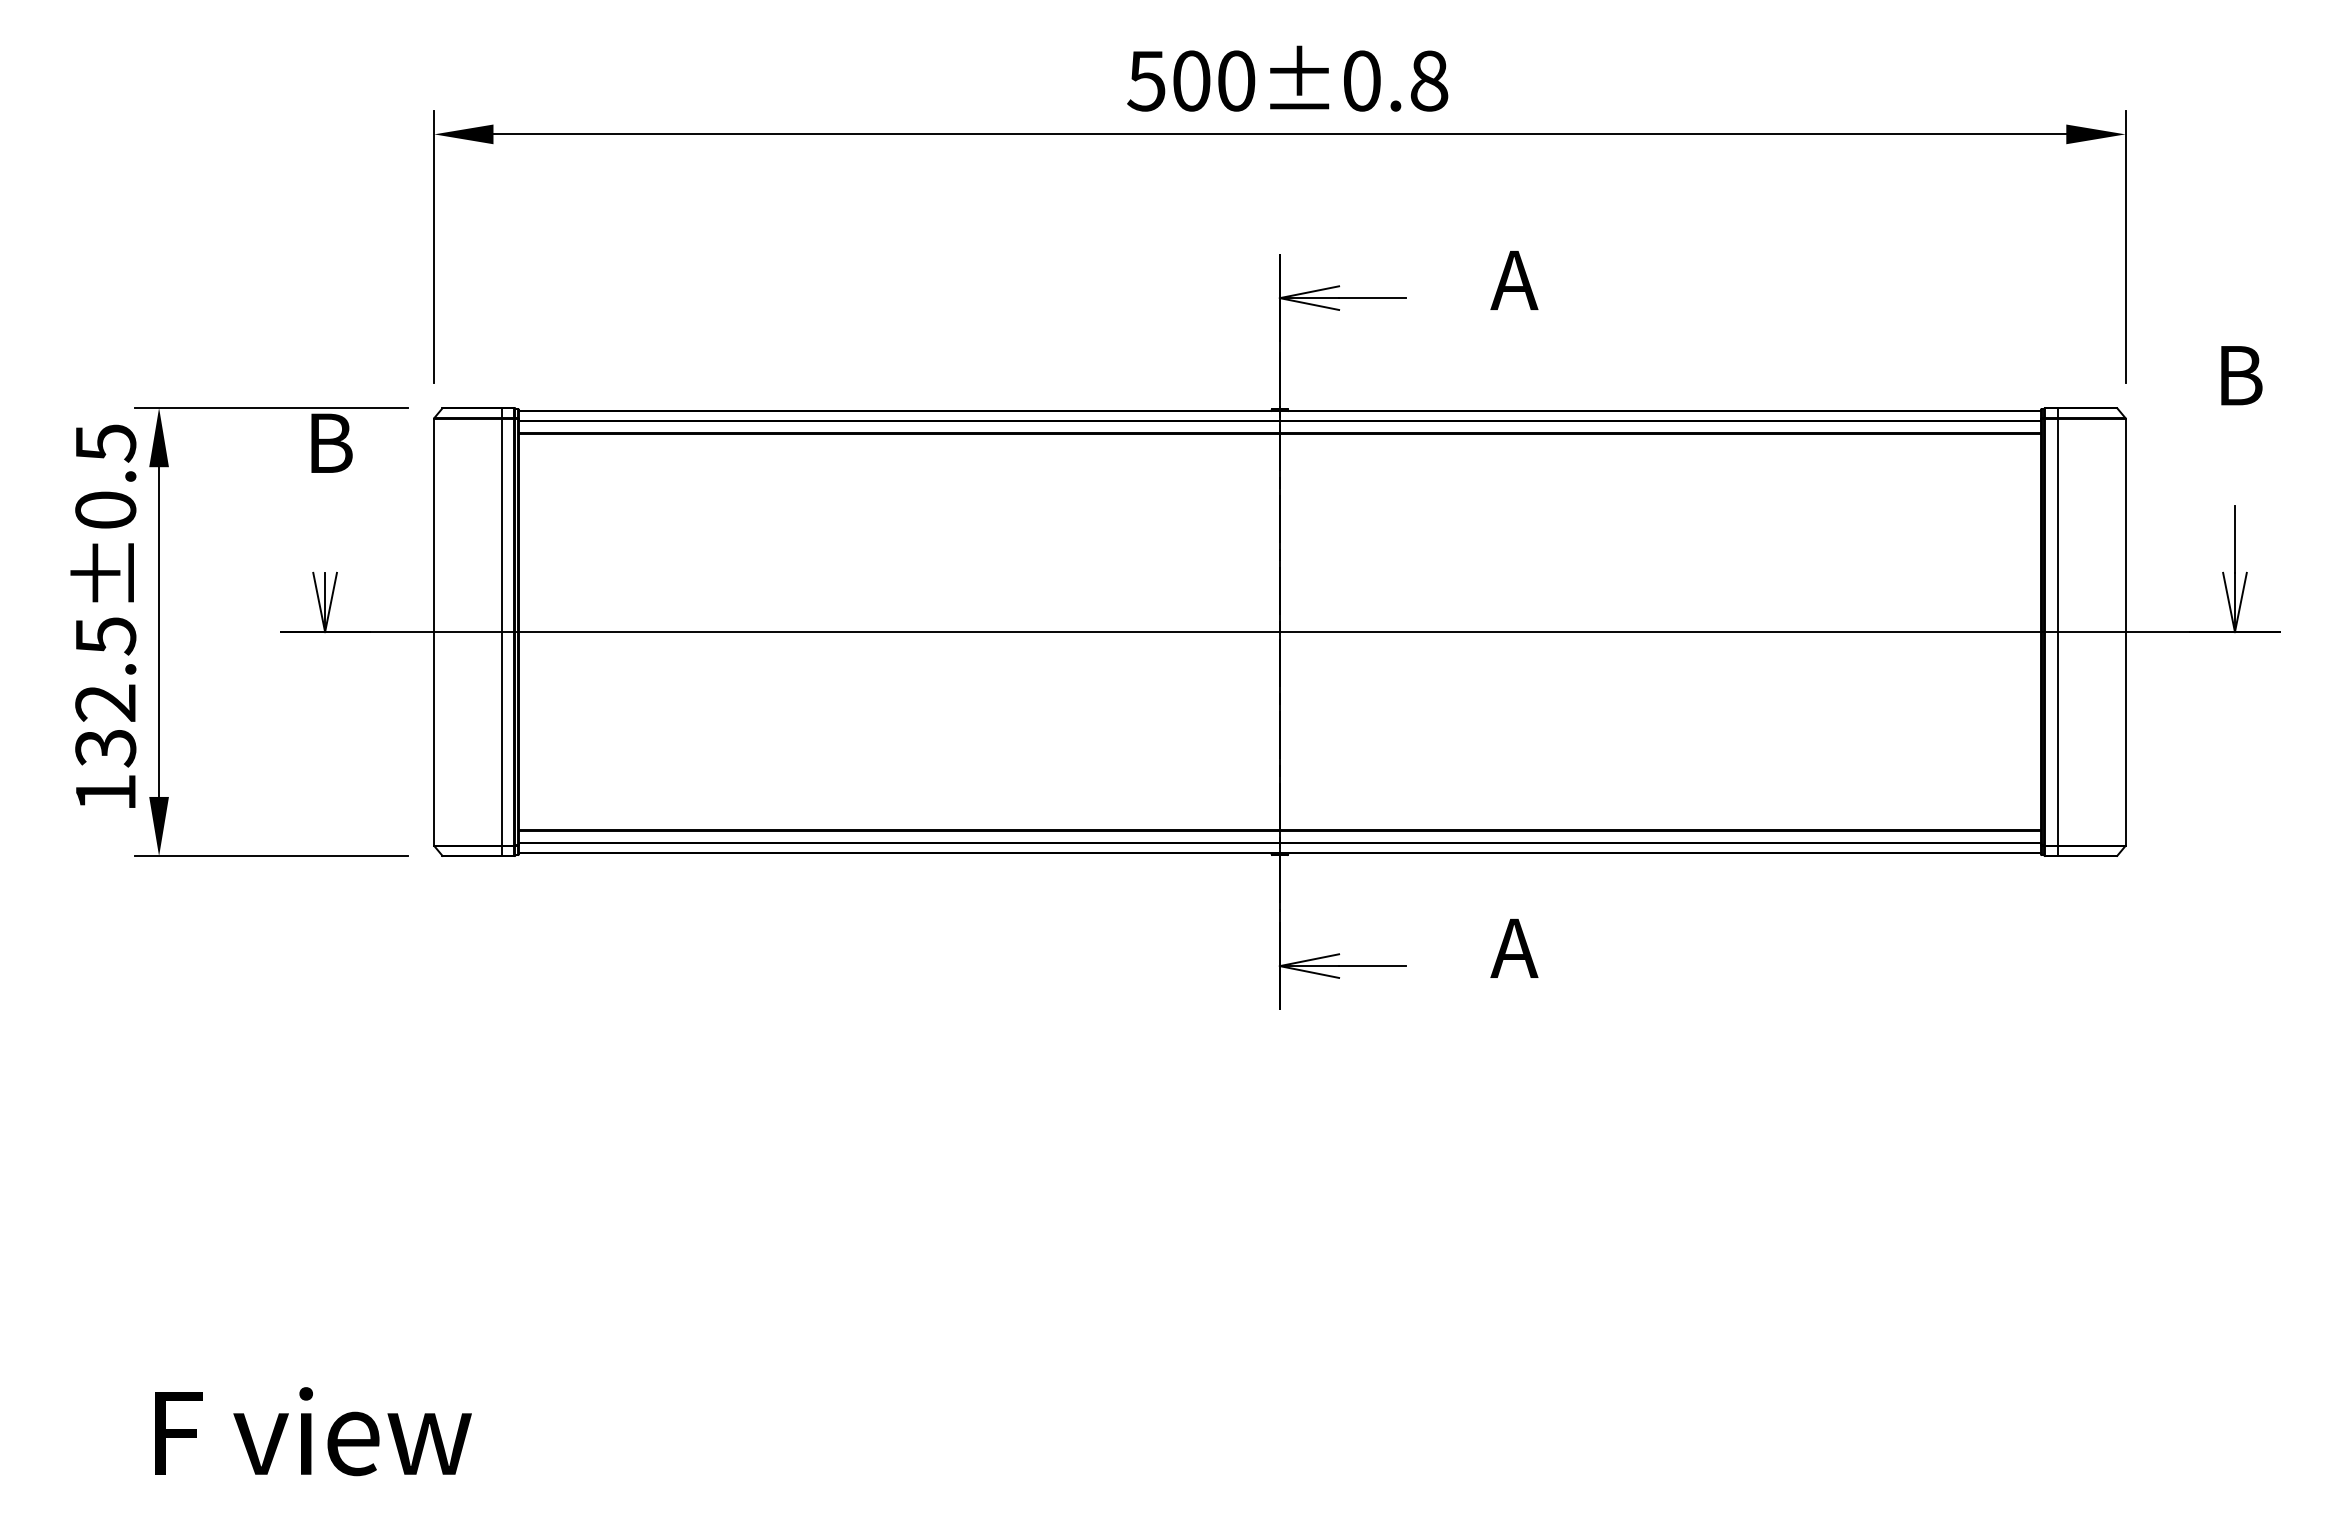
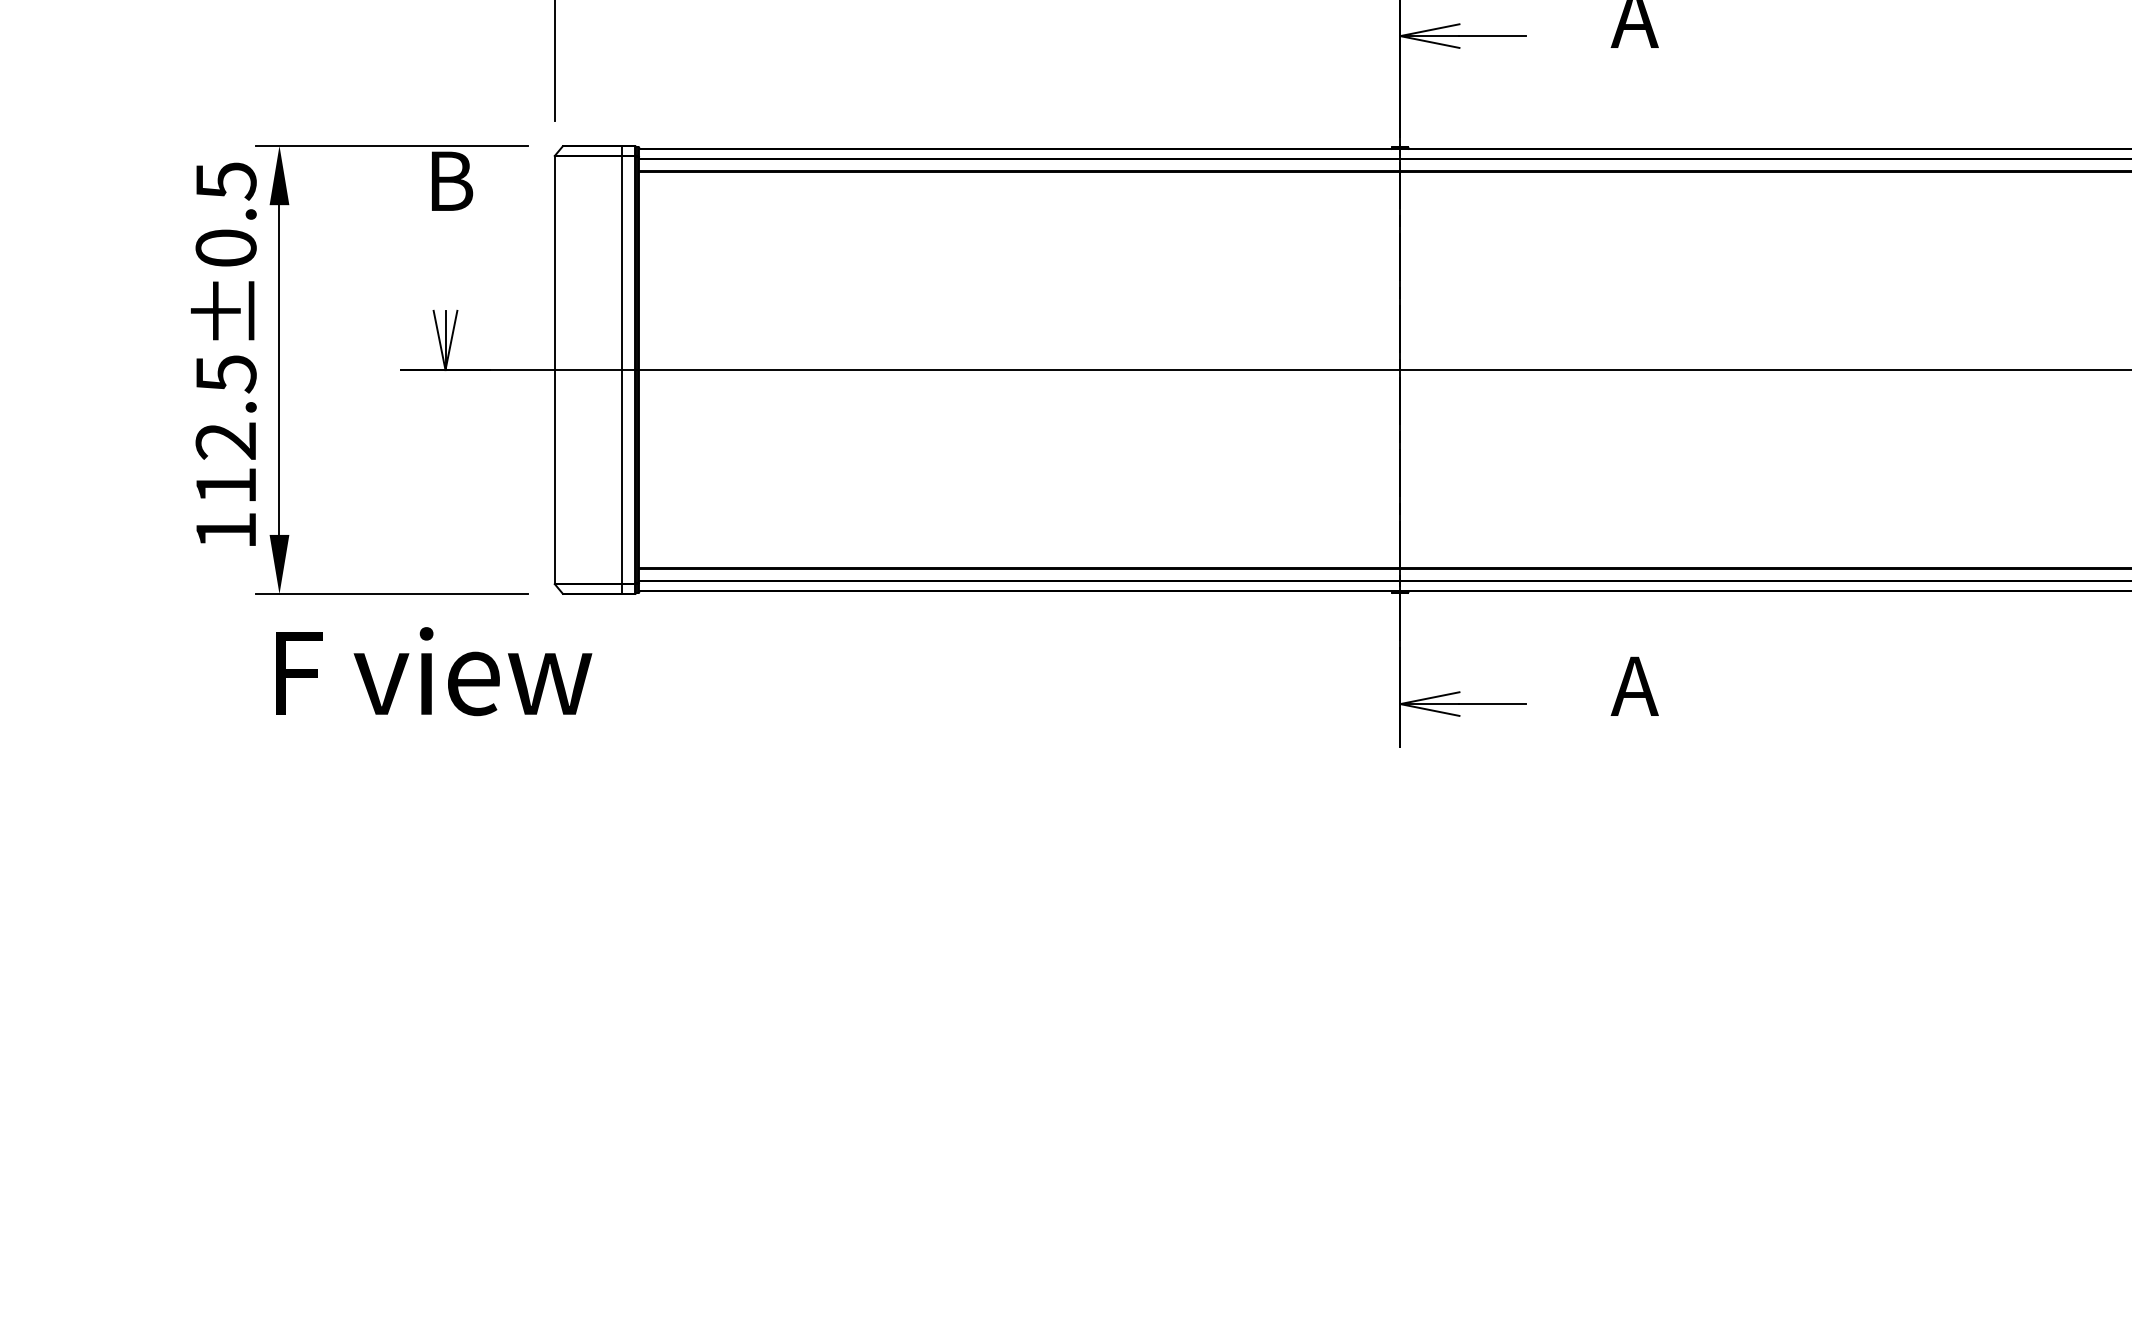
text: (105, 748) -> (225, 486), 132.5±0.5 -> 112.5±0.5
text: (313, 1431) -> (433, 671), moved

